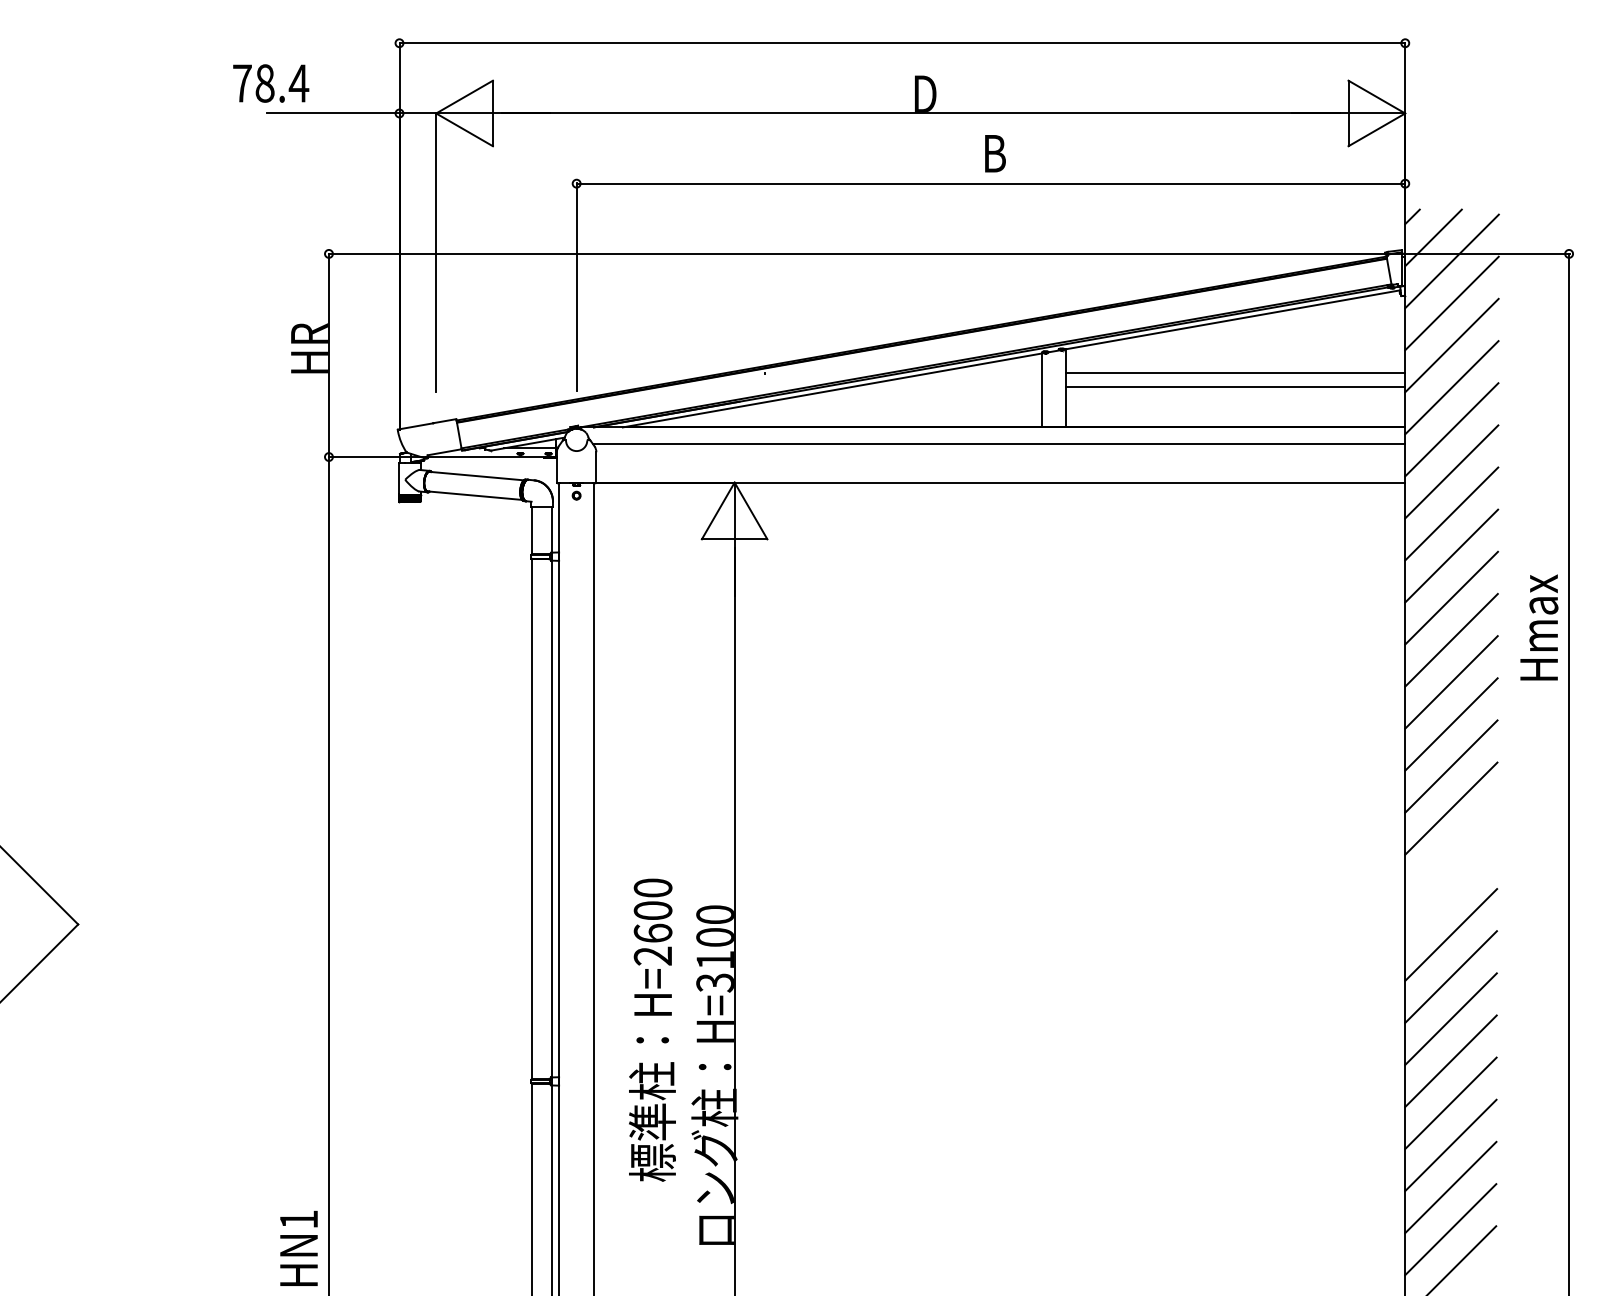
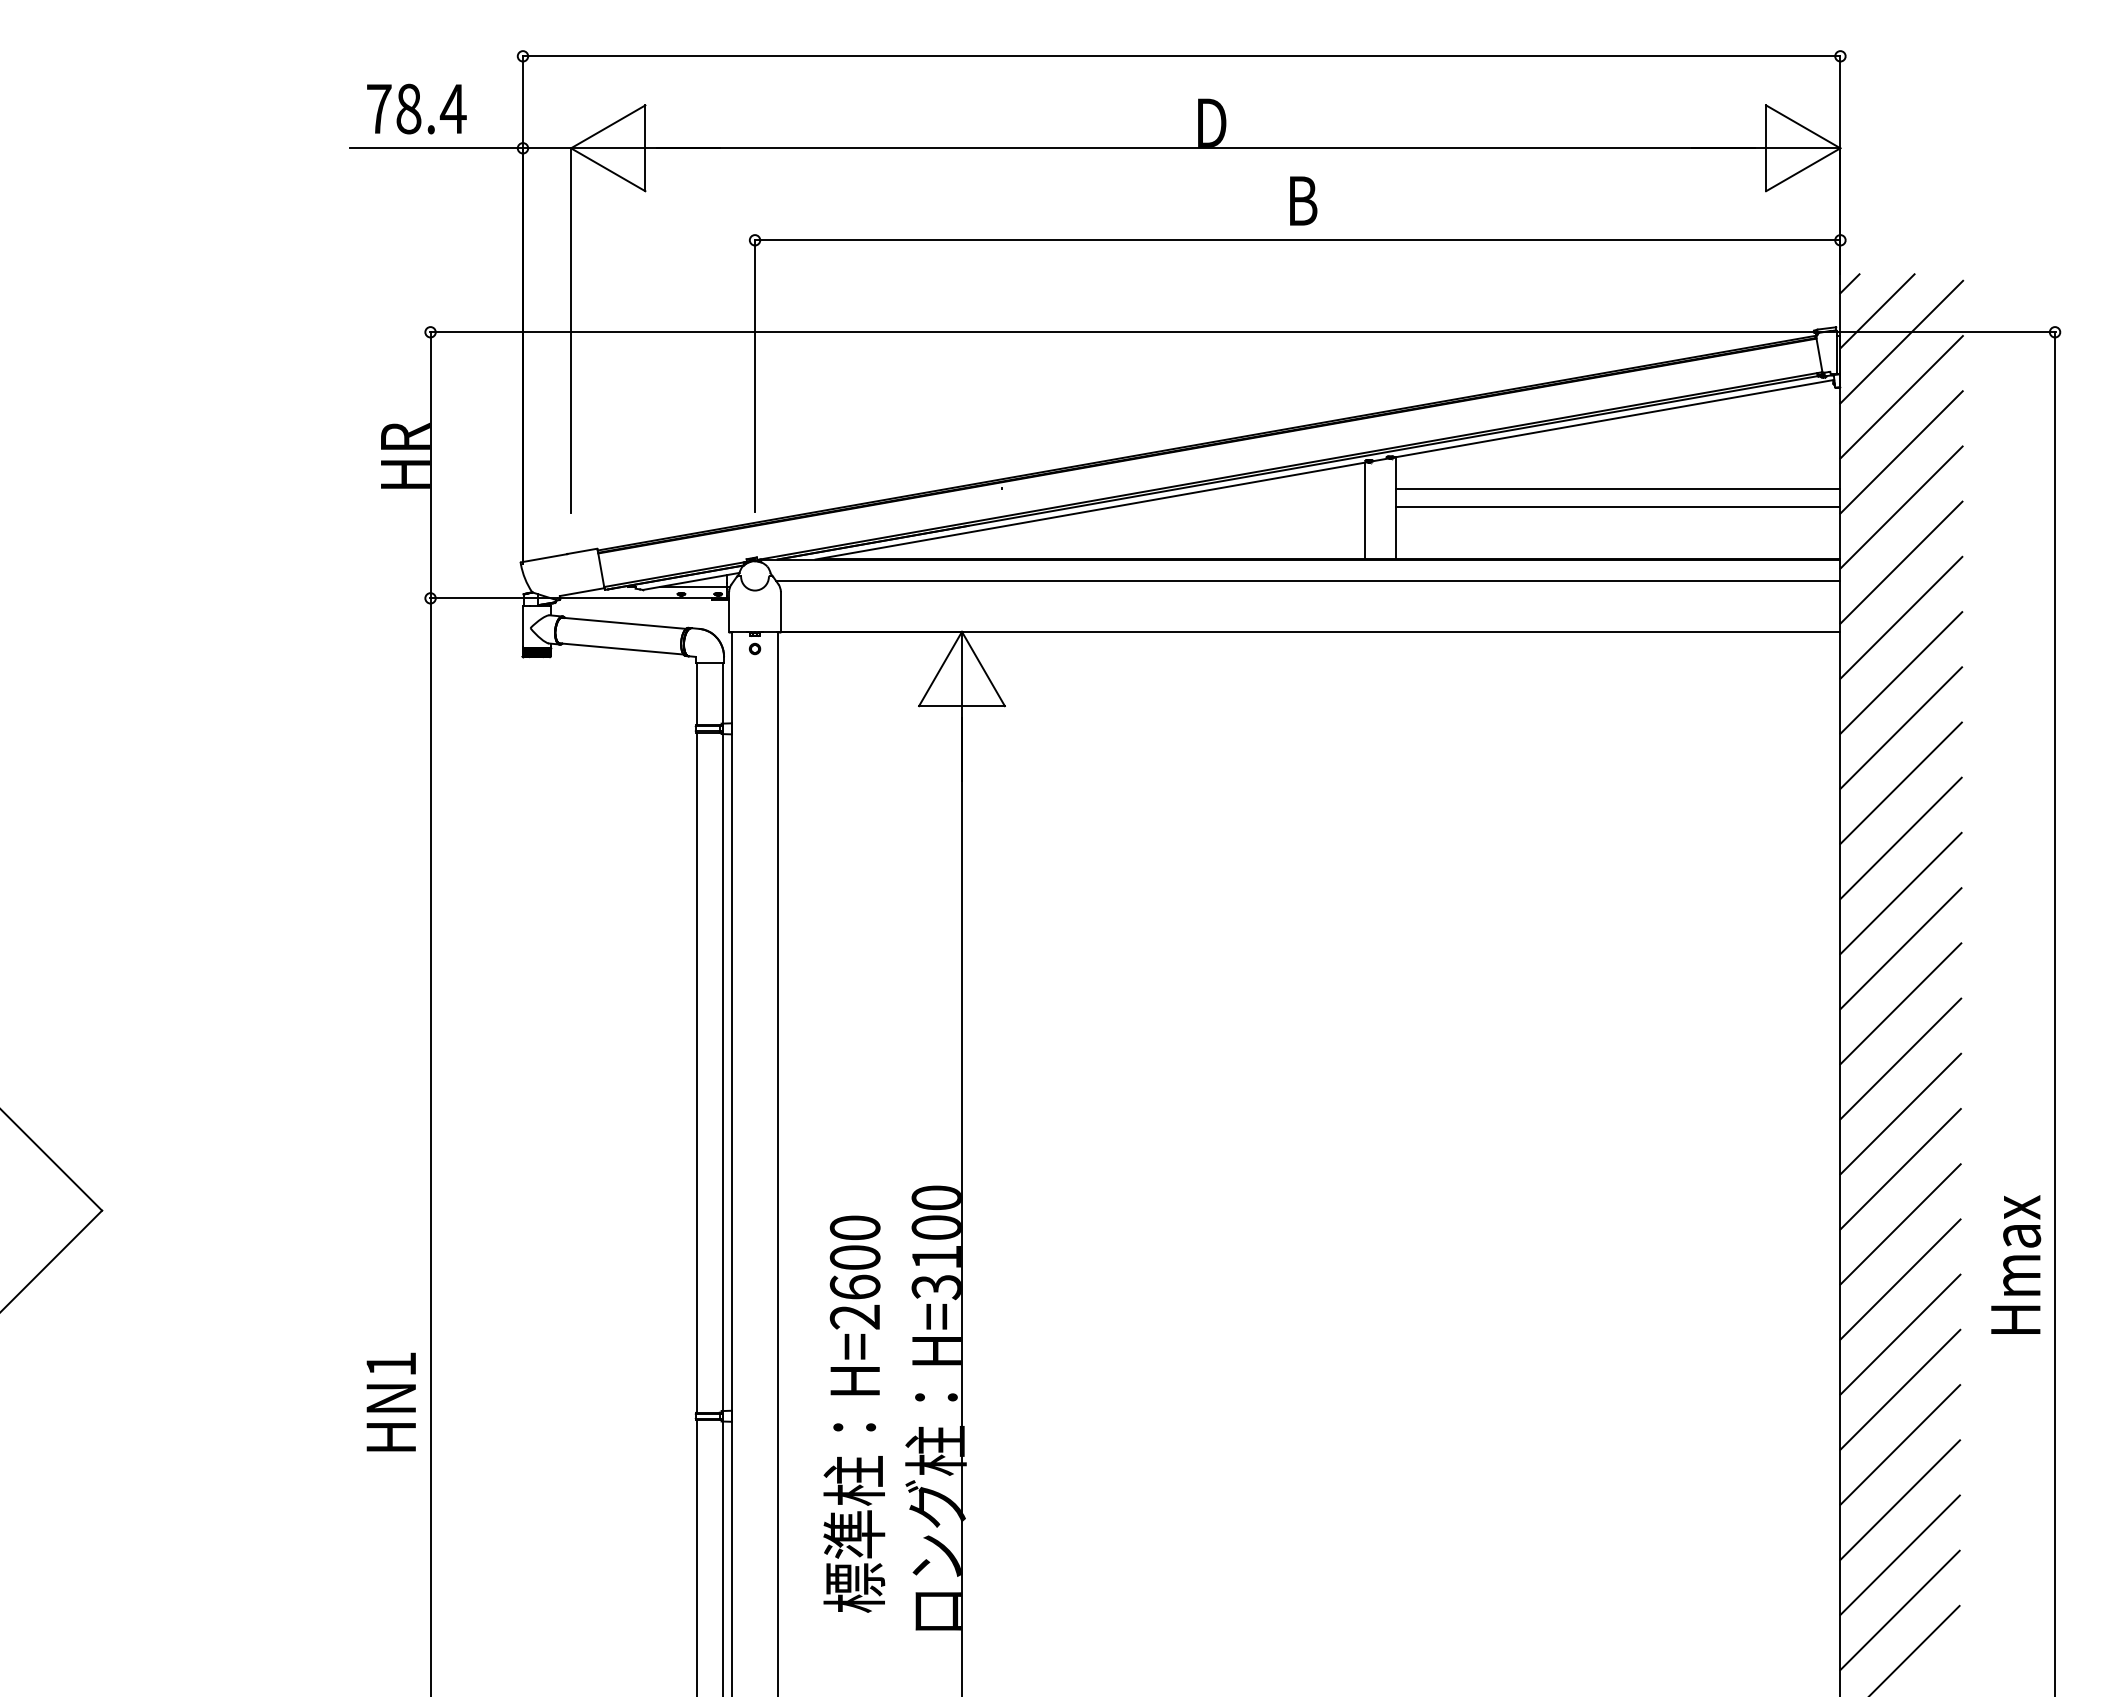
text: (270, 83) -> (416, 108), moved
text: (1539, 627) -> (2016, 1264), moved
line: (1451, 850) -> (1900, 1113), added
line: (1451, 892) -> (1900, 1168), added
text: (652, 1029) -> (854, 1413), moved
text: (298, 1248) -> (390, 1401), moved

